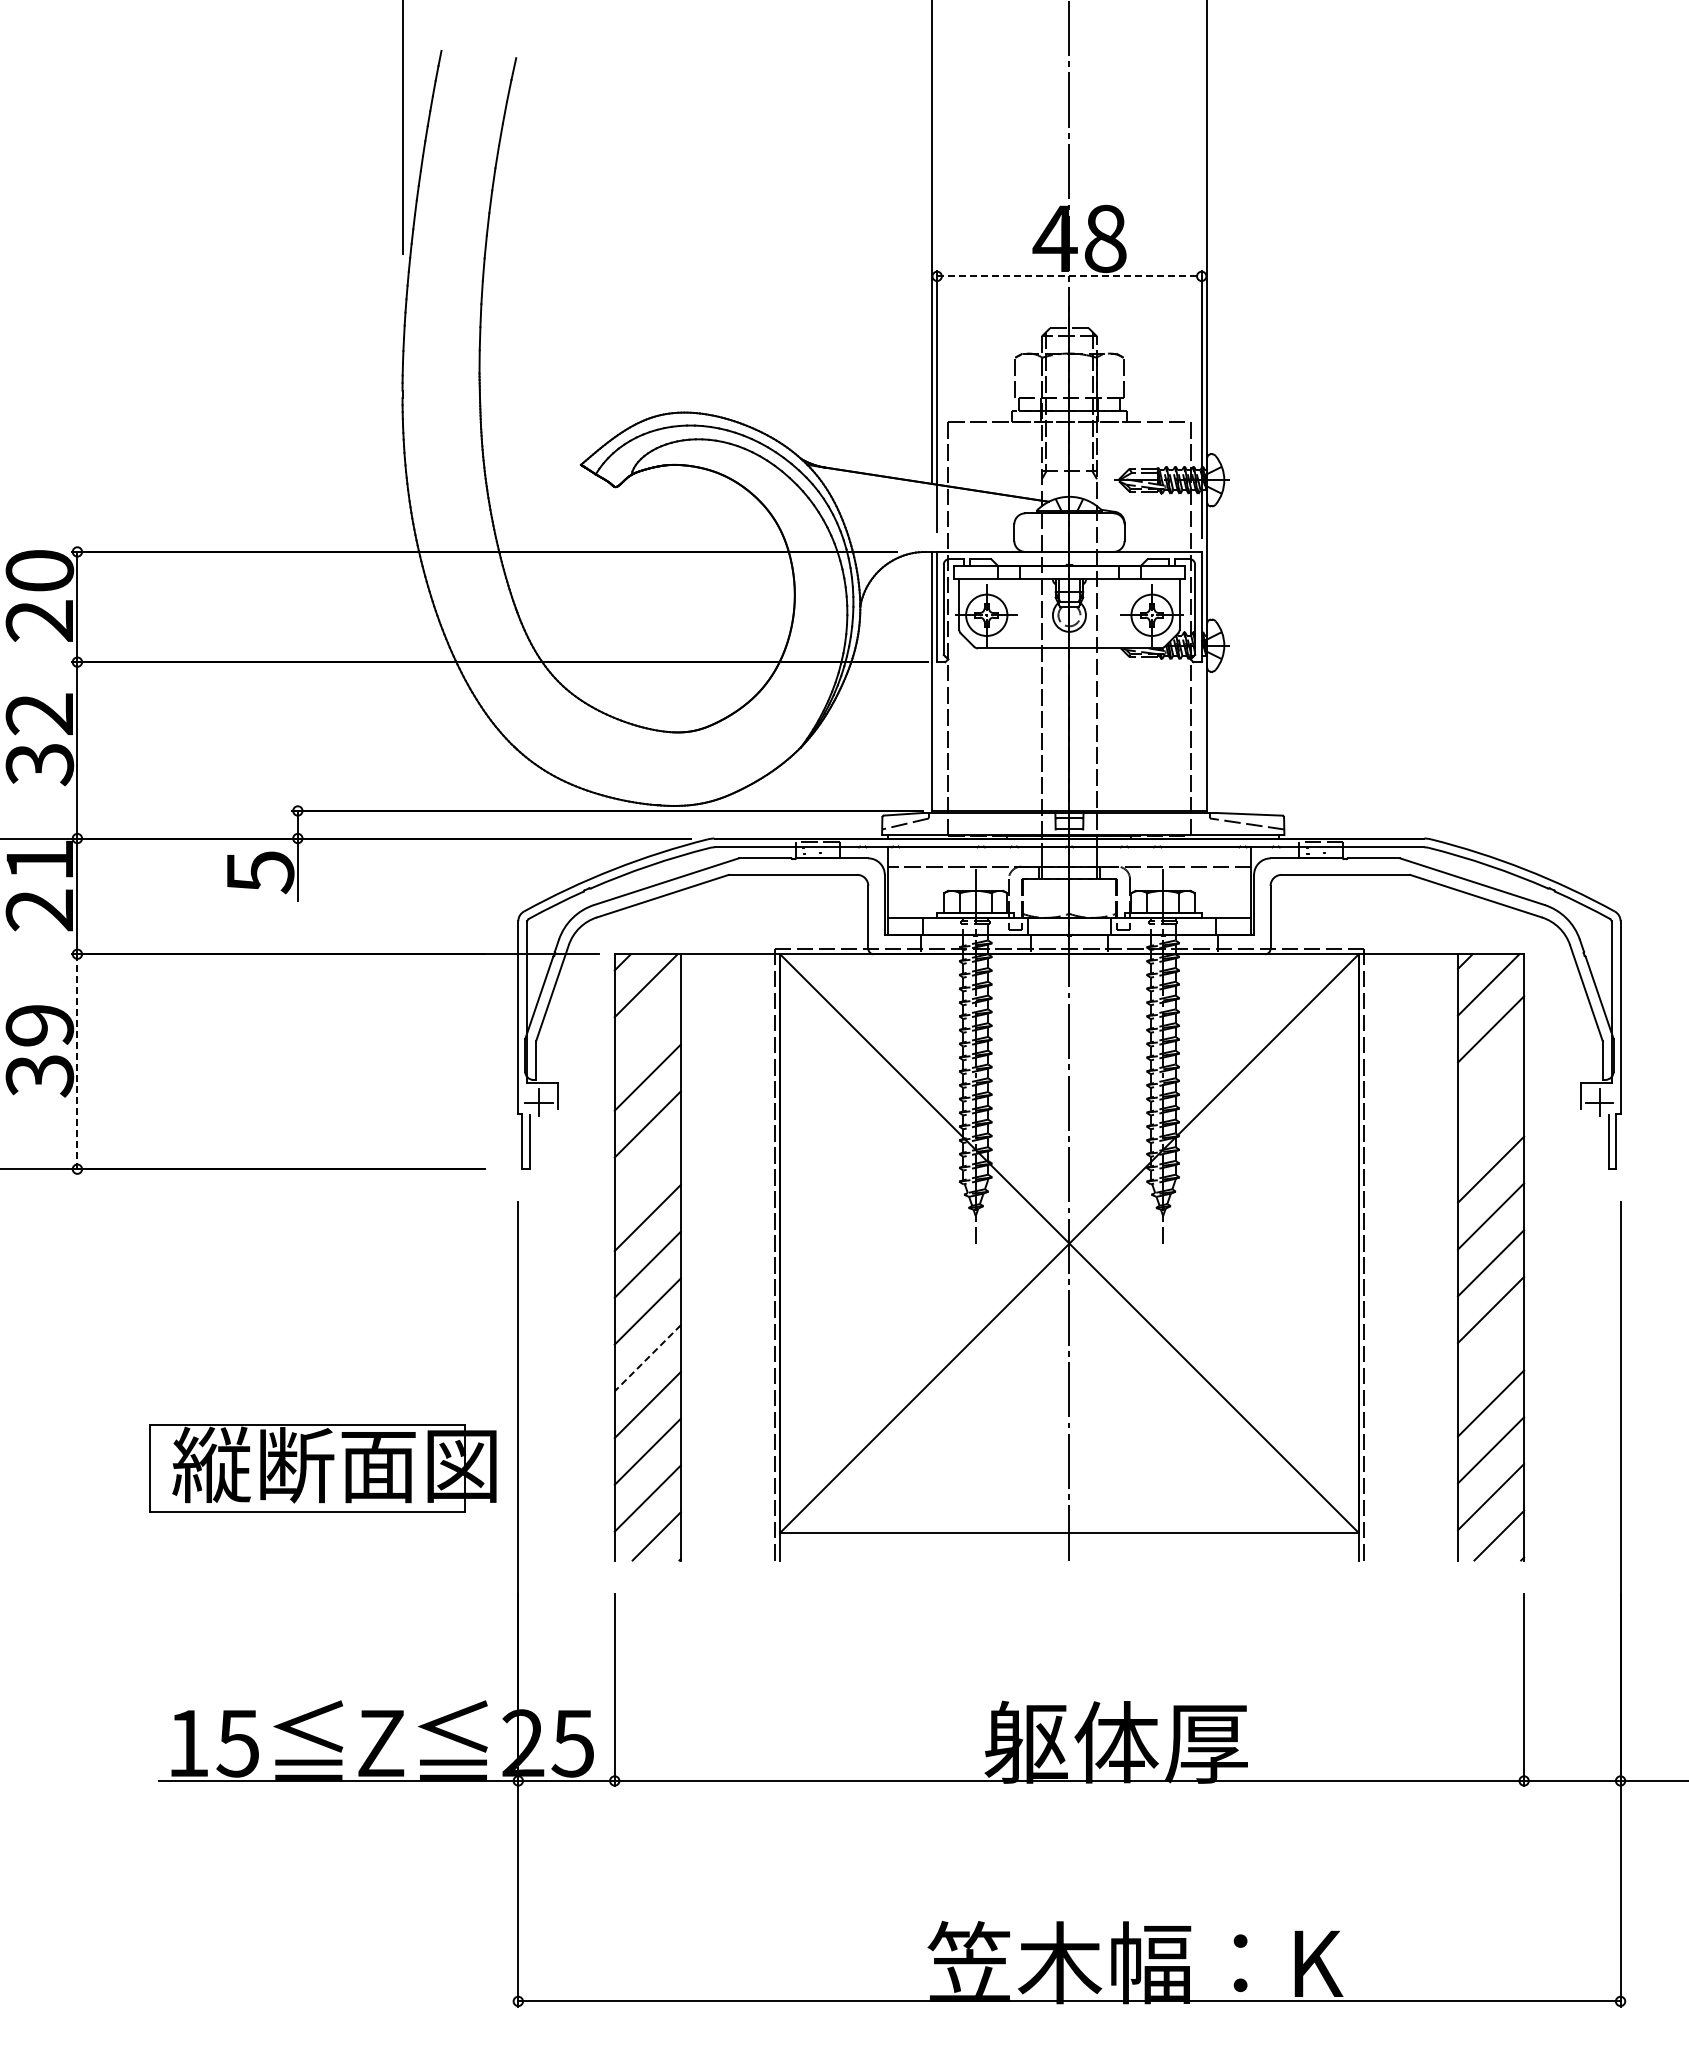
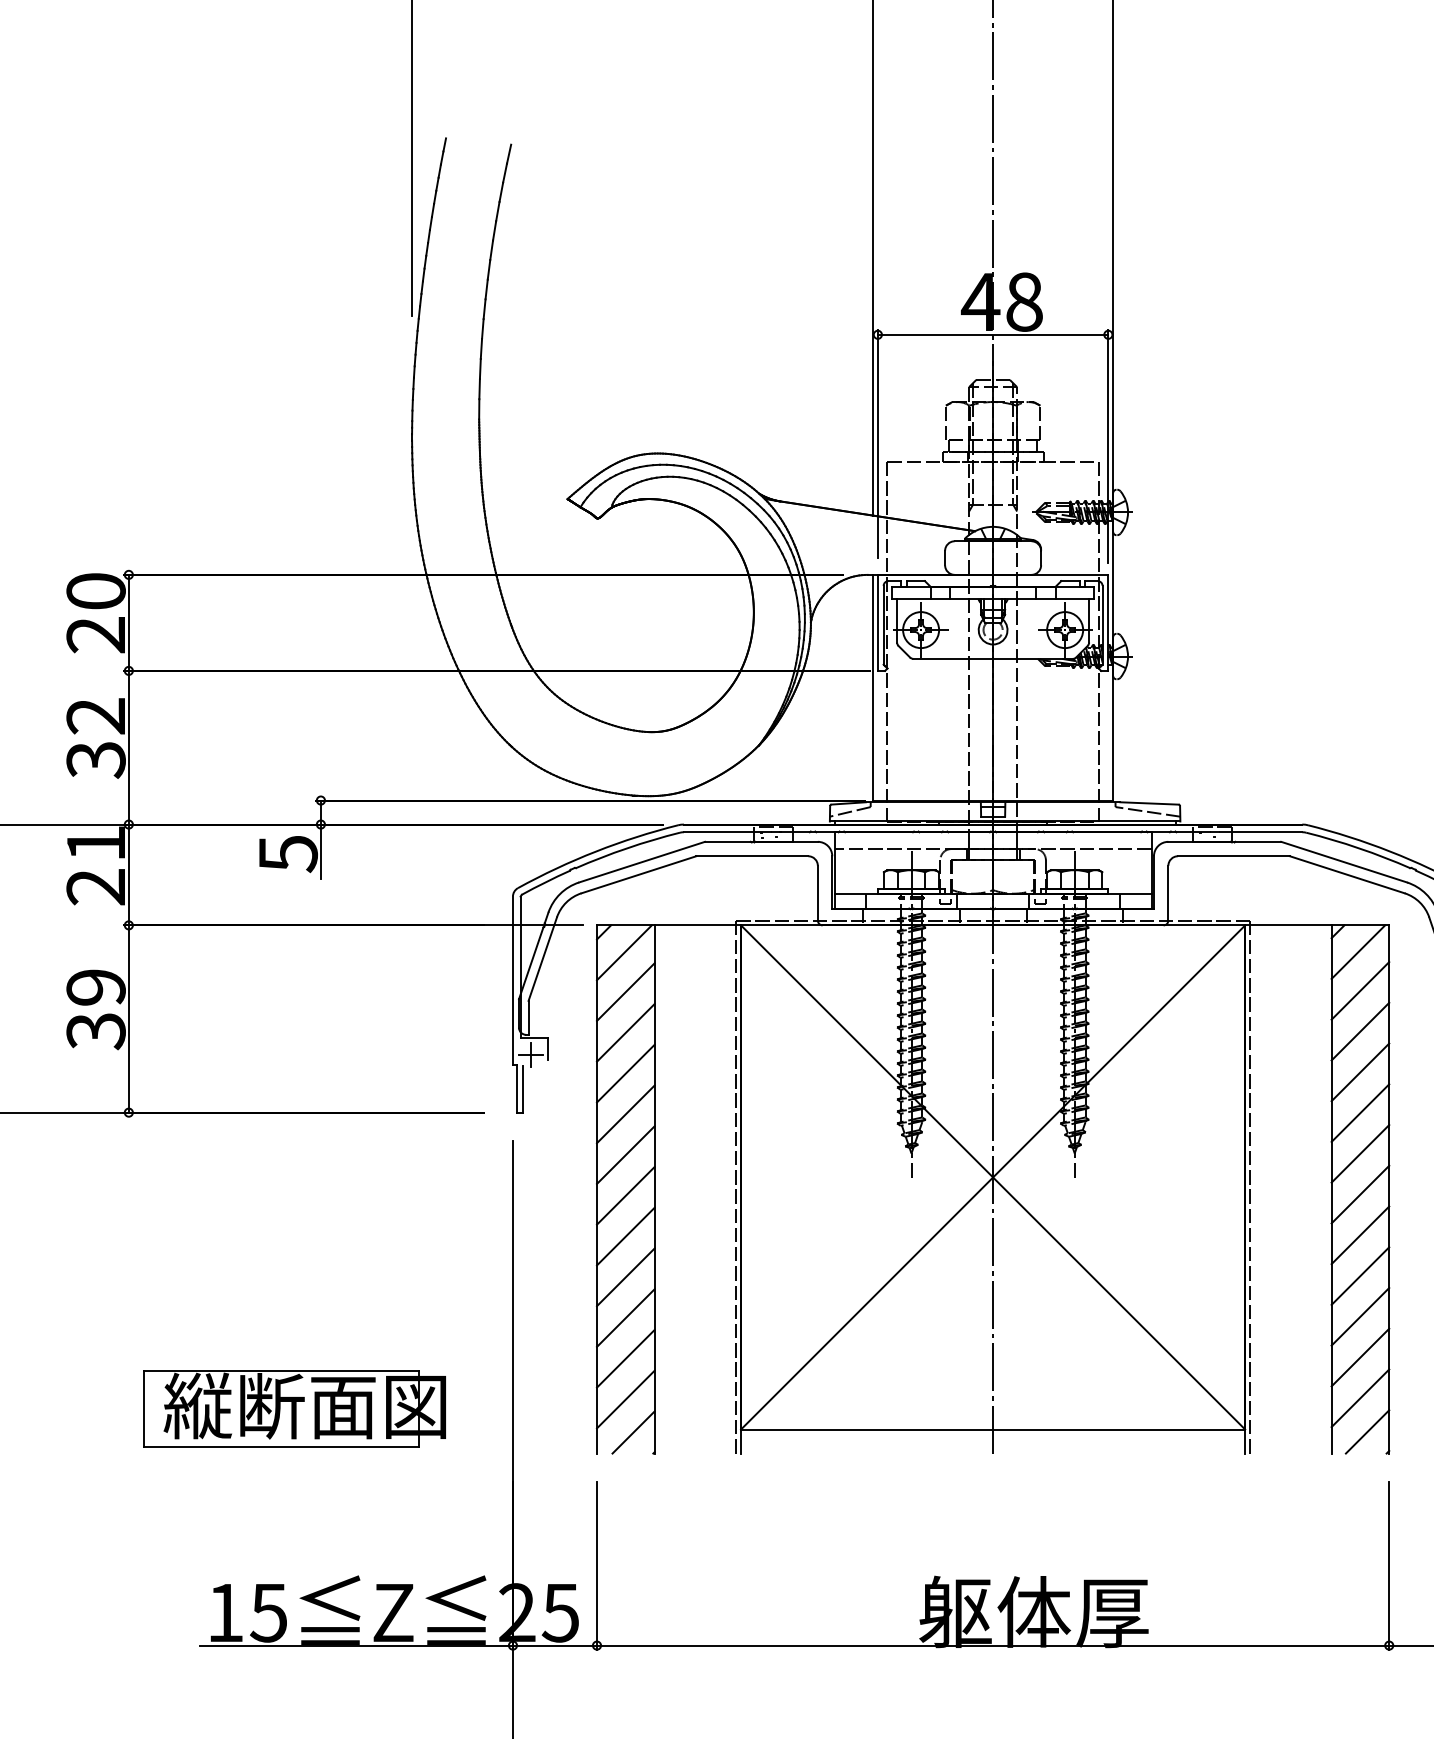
line: (1069, 276) -> (993, 334), dashed -> solid
line: (647, 1030) -> (625, 991), added
line: (77, 1062) -> (128, 1019), dashed -> solid
line: (1490, 1076) -> (1359, 1031), added
line: (1490, 1122) -> (1359, 1071), added
line: (647, 1171) -> (625, 1114), added
line: (1490, 1356) -> (1359, 1275), added
line: (647, 1358) -> (625, 1277), dashed -> solid
part: (322, 1468) -> (294, 1409), moved

